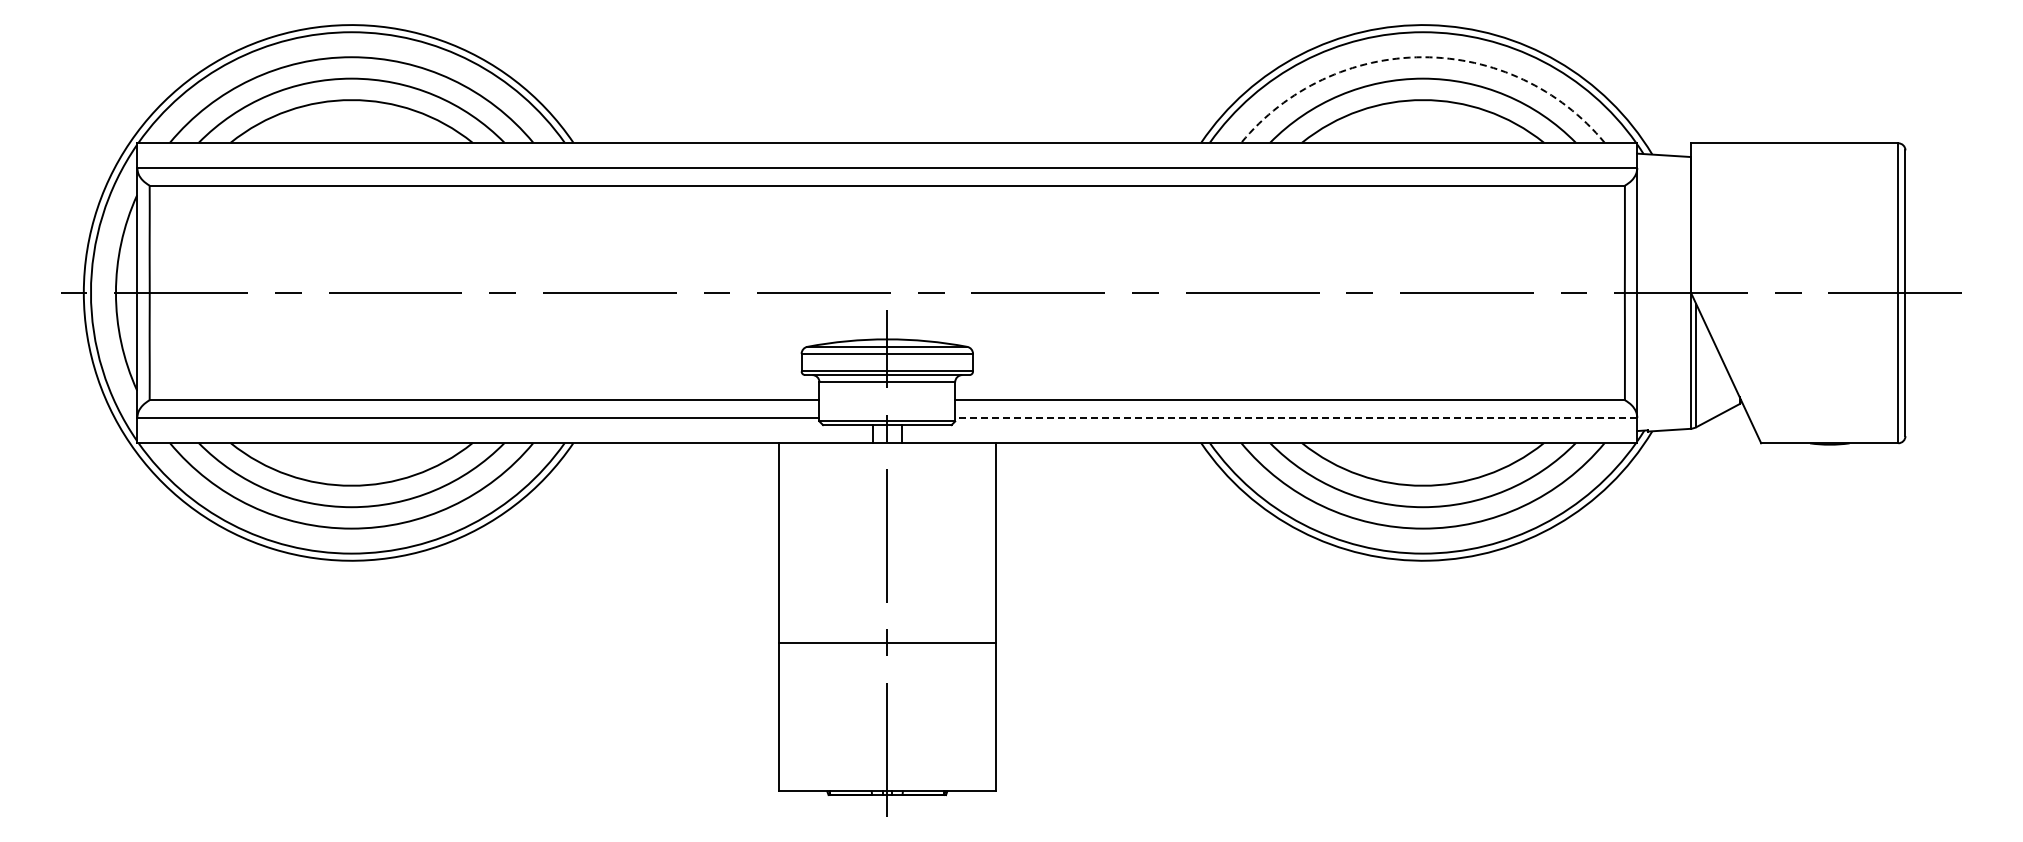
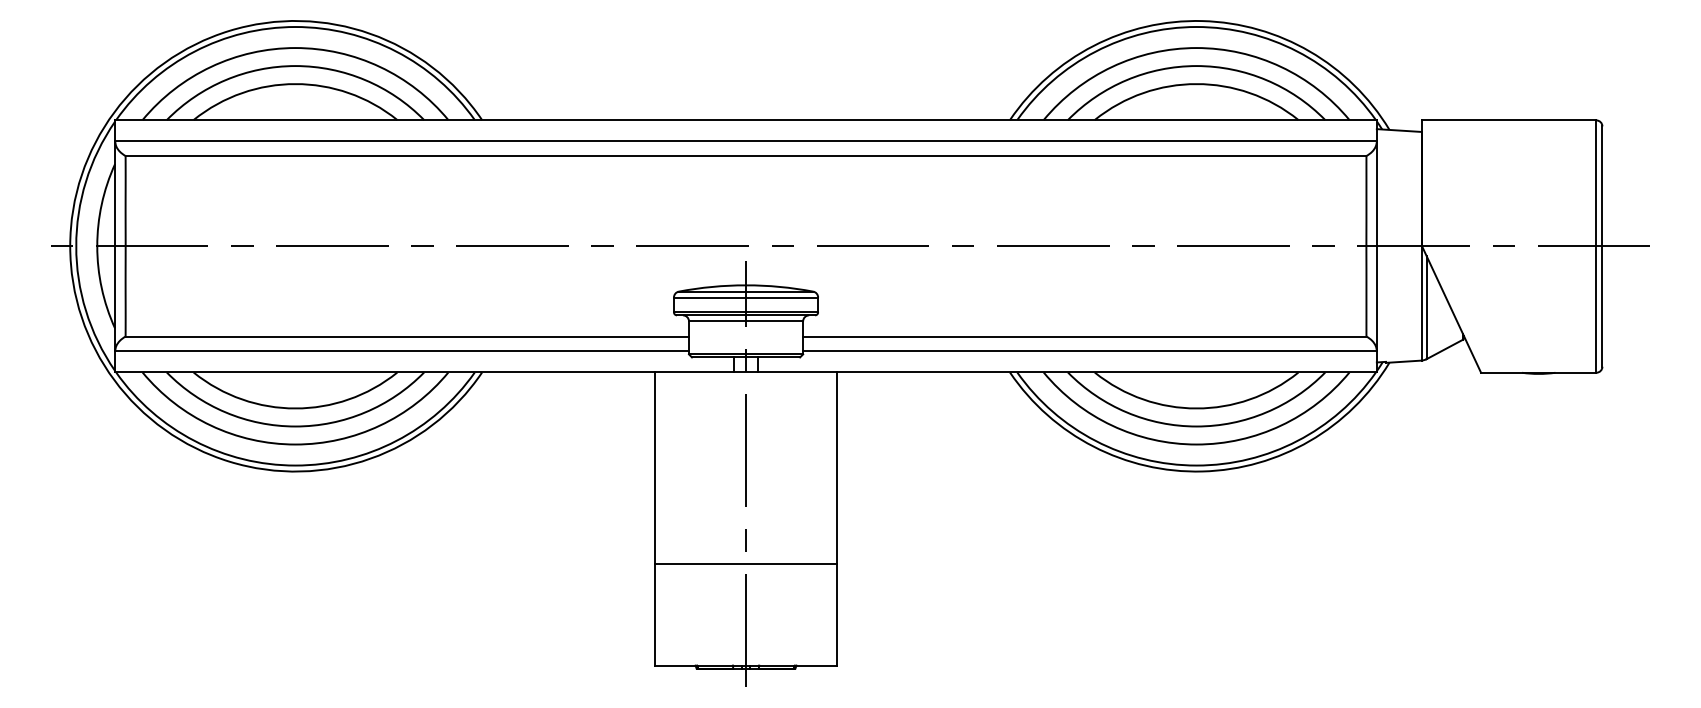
arc: (1423, 57) -> (1197, 48), dashed -> solid
line: (1295, 417) -> (1089, 351), dashed -> solid
line: (886, 643) -> (745, 563), moved

